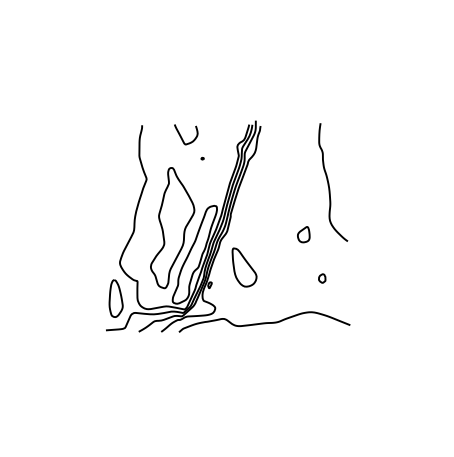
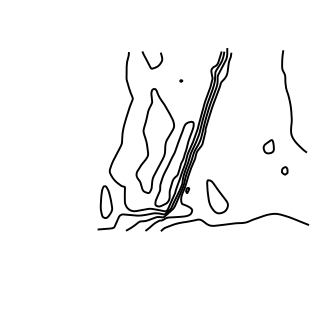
curve: (182, 137) -> (149, 62), moved
part: (244, 267) -> (217, 196), moved
part: (322, 278) -> (284, 170), moved

